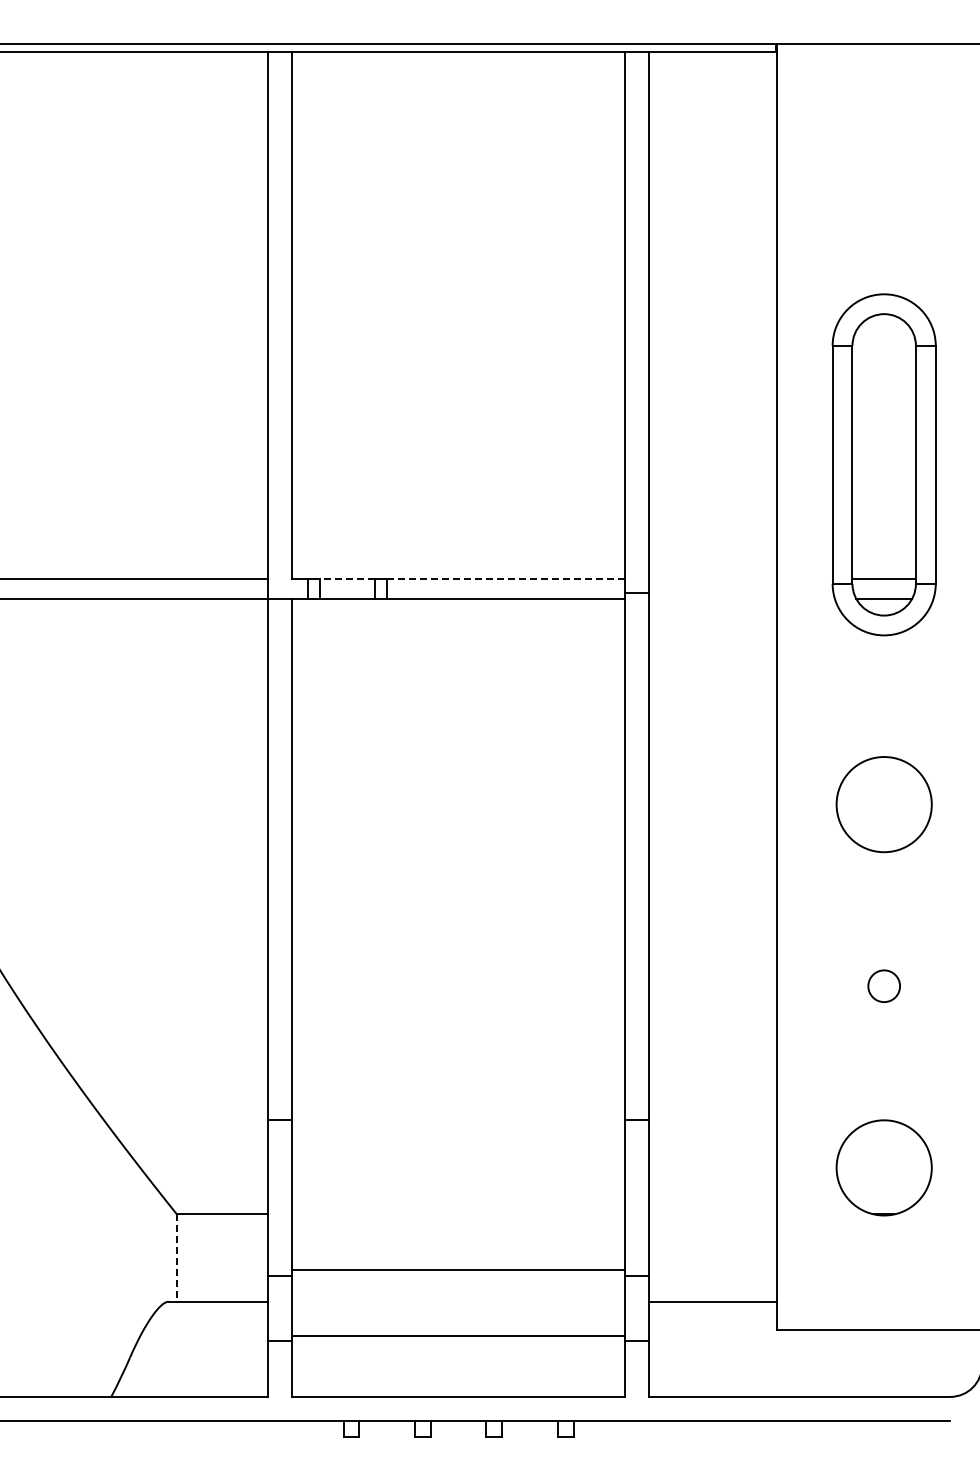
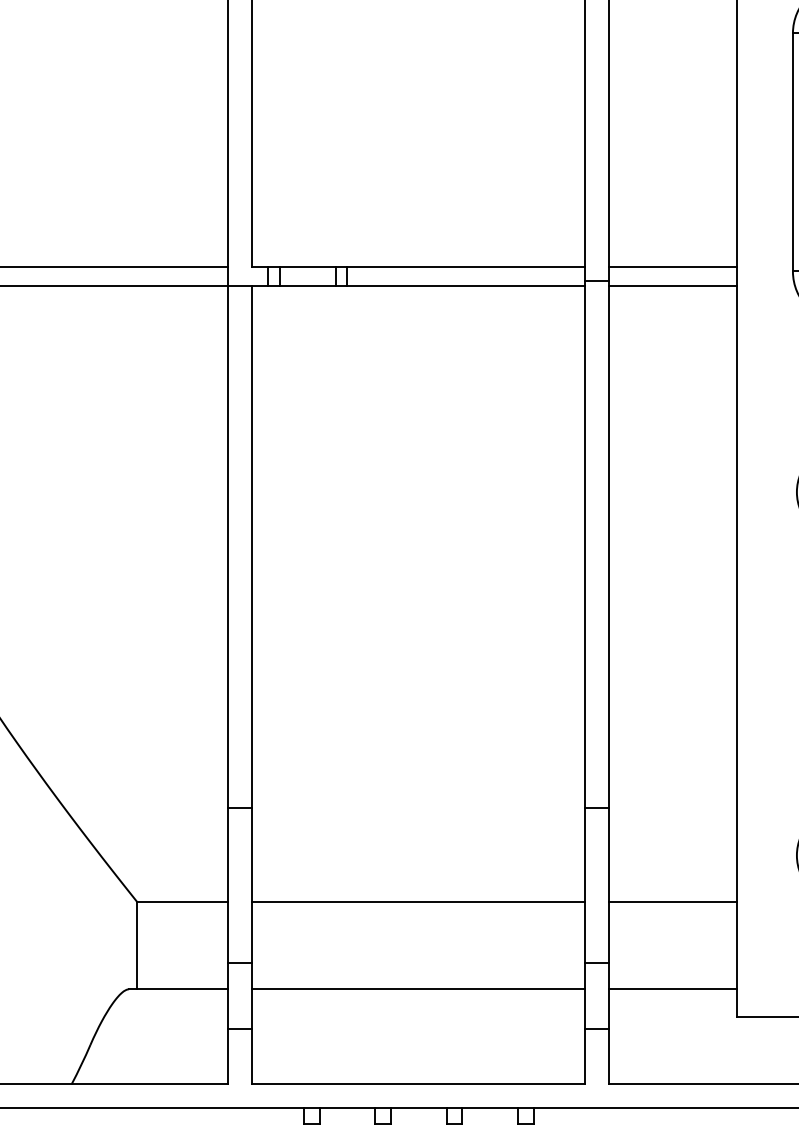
line: (347, 578) -> (307, 266), dashed -> solid
line: (506, 578) -> (466, 266), dashed -> solid
line: (712, 578) -> (672, 266), added
line: (712, 598) -> (672, 286), added
line: (712, 1214) -> (672, 902), added
line: (176, 1258) -> (136, 946), dashed -> solid
line: (458, 1270) -> (418, 902), moved
line: (458, 1335) -> (418, 989), moved

